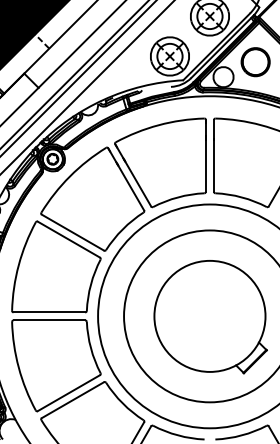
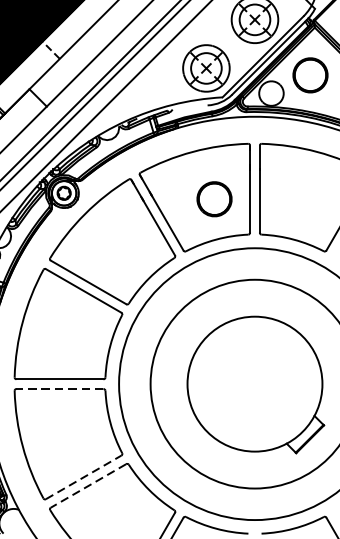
part: (176, 164) -> (214, 199), added
line: (49, 320) -> (60, 389), solid -> dashed
line: (68, 393) -> (83, 477), solid -> dashed
line: (72, 400) -> (88, 486), solid -> dashed

